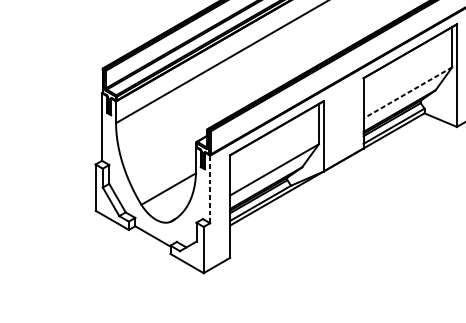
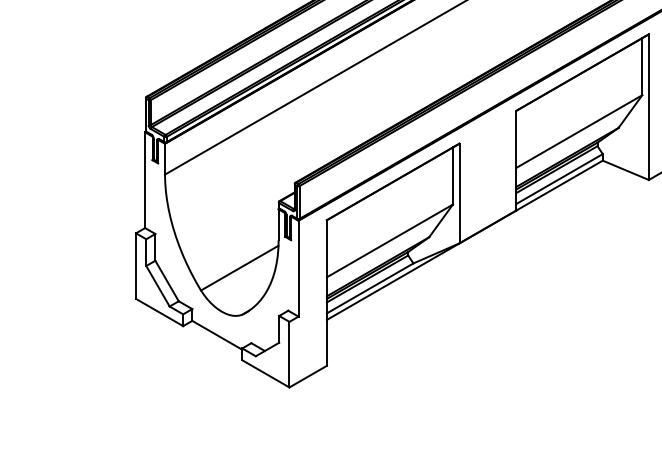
line: (408, 92) -> (579, 131), dashed -> solid
line: (210, 189) -> (298, 268), dashed -> solid

